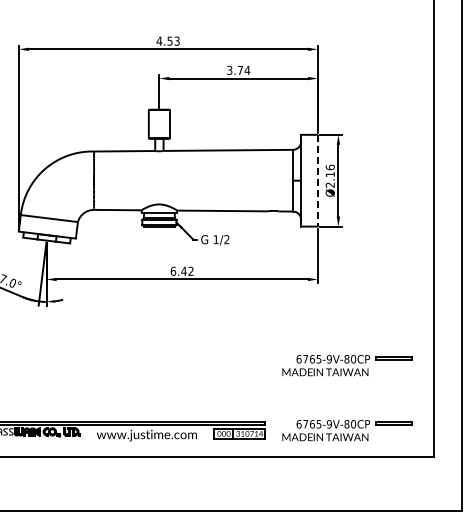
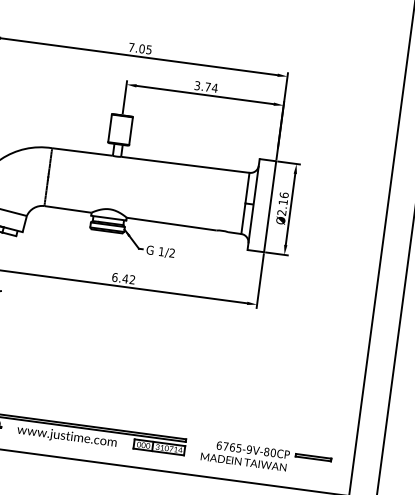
text: (167, 40) -> (139, 47), 4.53 -> 7.05
line: (317, 180) -> (269, 206), dashed -> solid
part: (347, 365) -> (275, 393), removed

